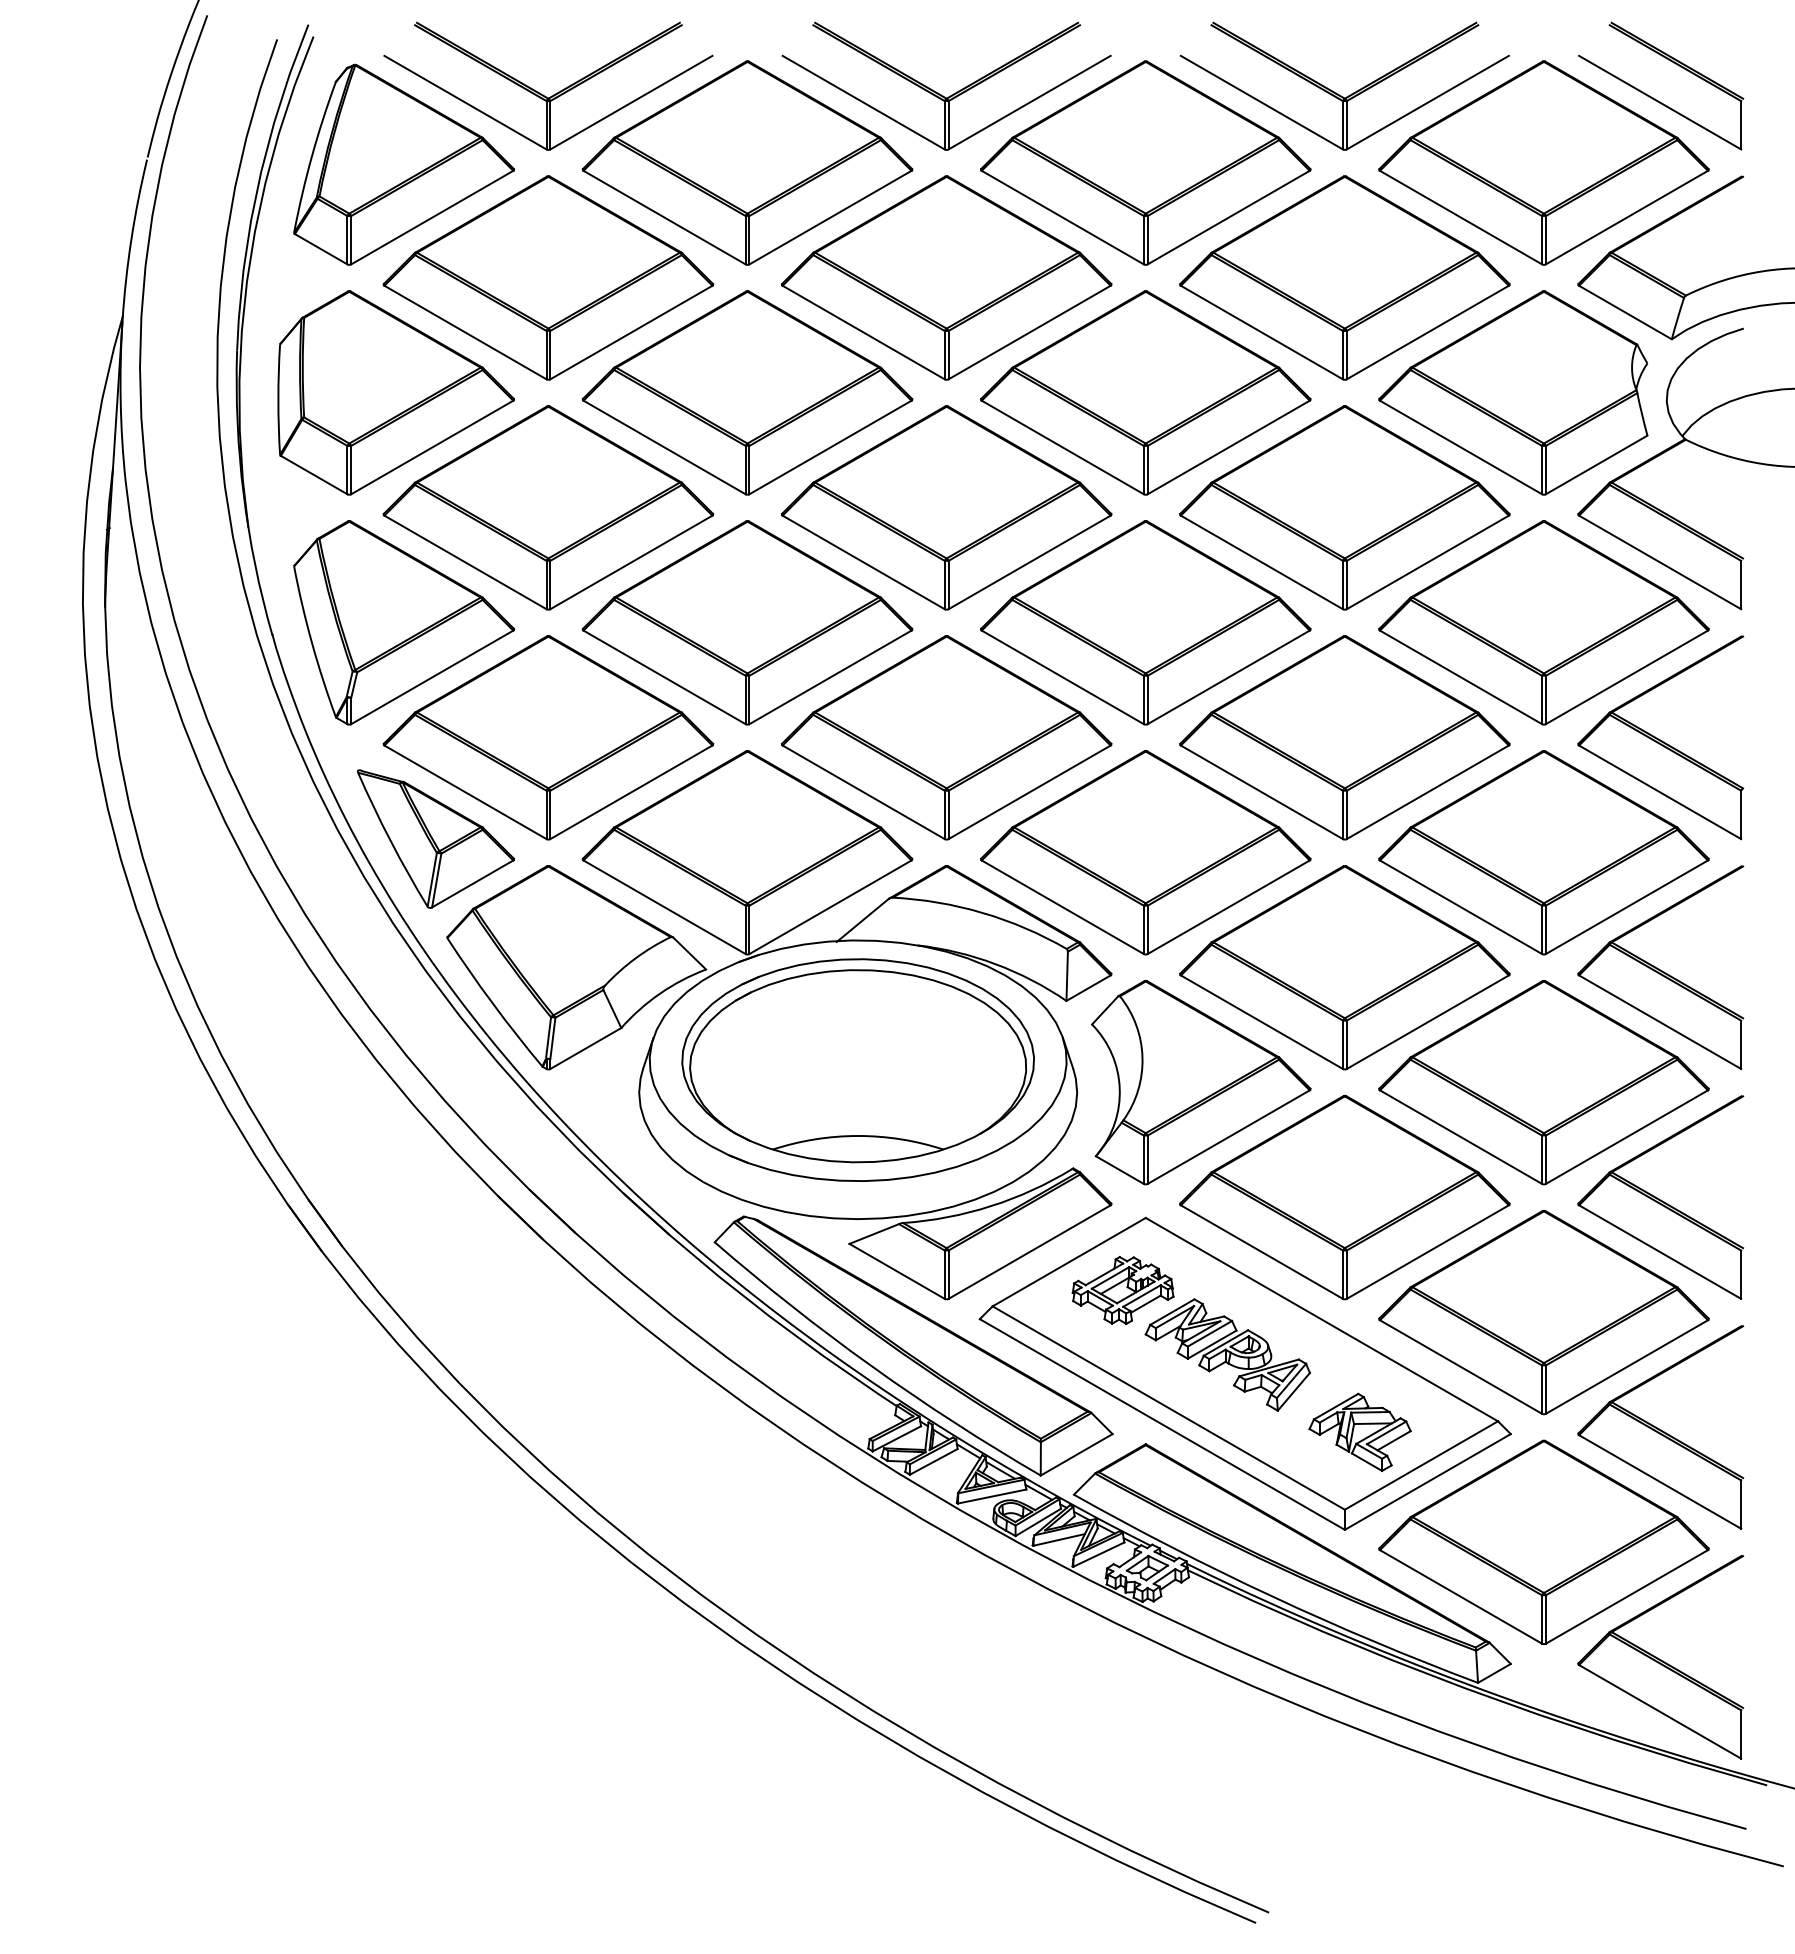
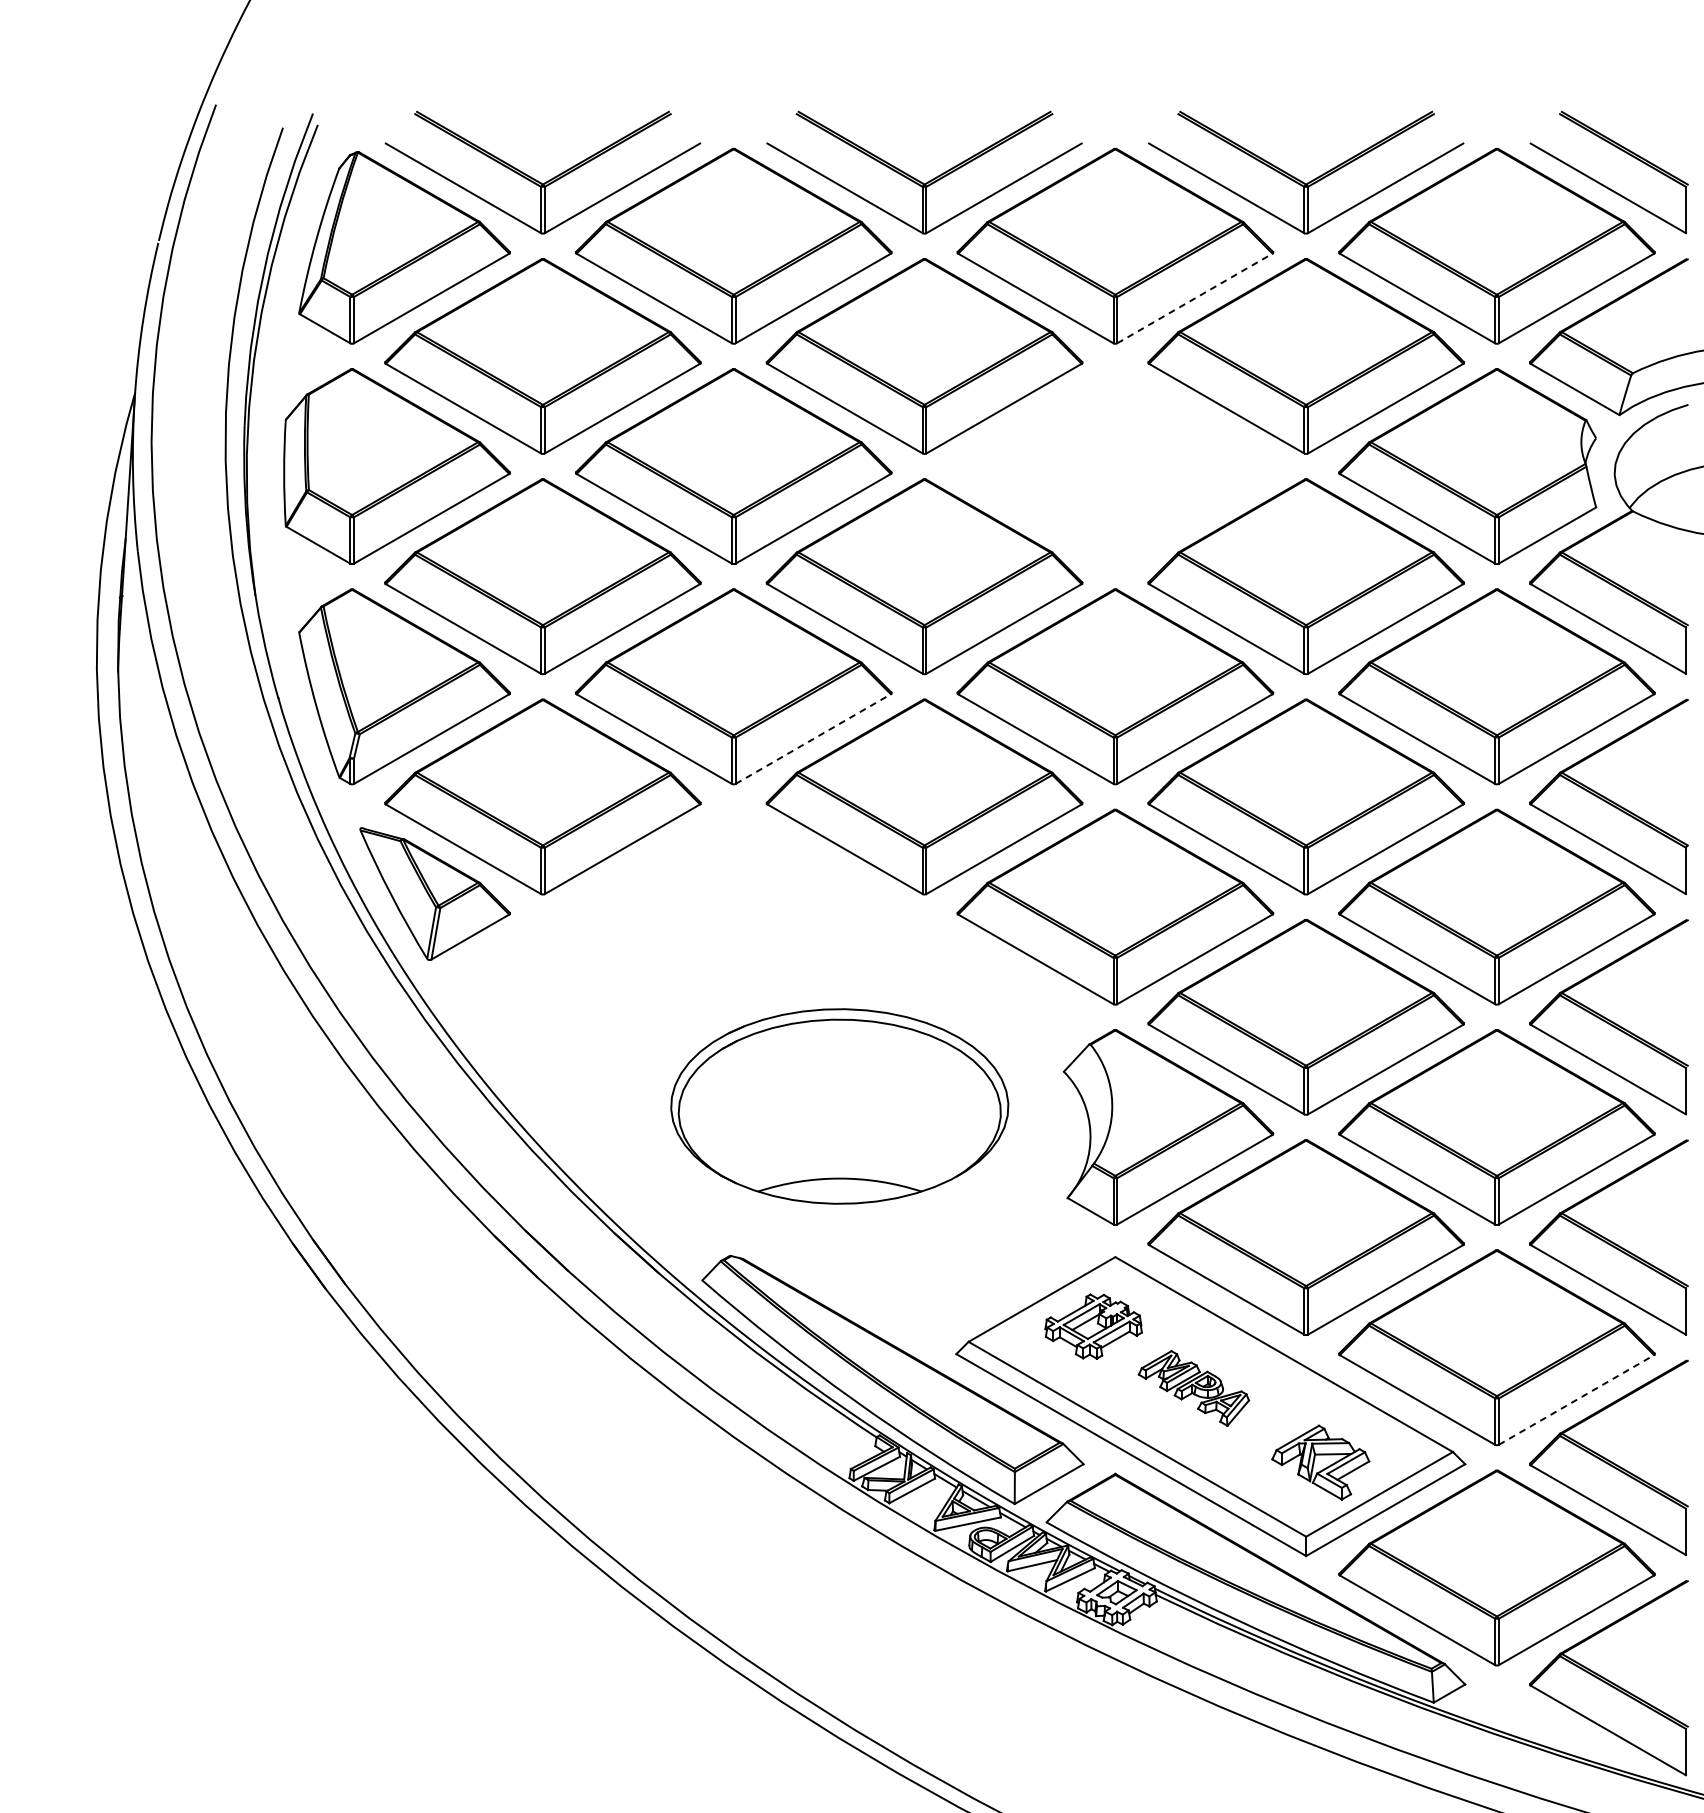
line: (1228, 217) -> (1194, 298), solid -> dashed
part: (1145, 392) -> (1115, 466), removed
line: (830, 677) -> (813, 739), solid -> dashed
part: (779, 1025) -> (764, 1072), removed
part: (1227, 1354) -> (1193, 1387), size x0.7
line: (1626, 1367) -> (1576, 1400), solid -> dashed

